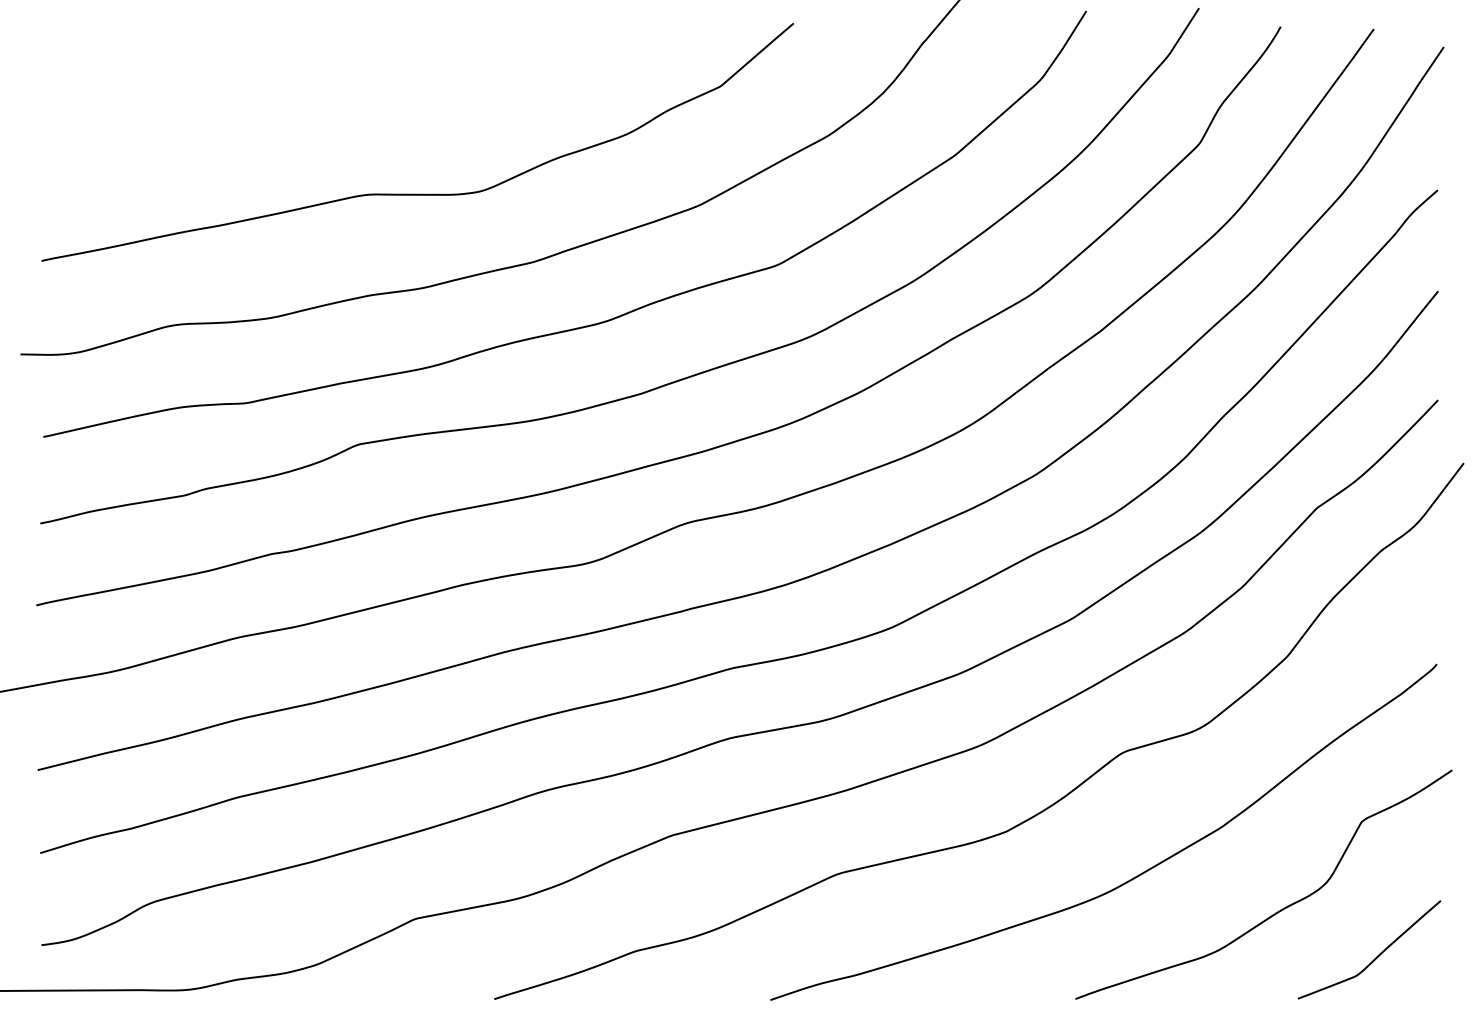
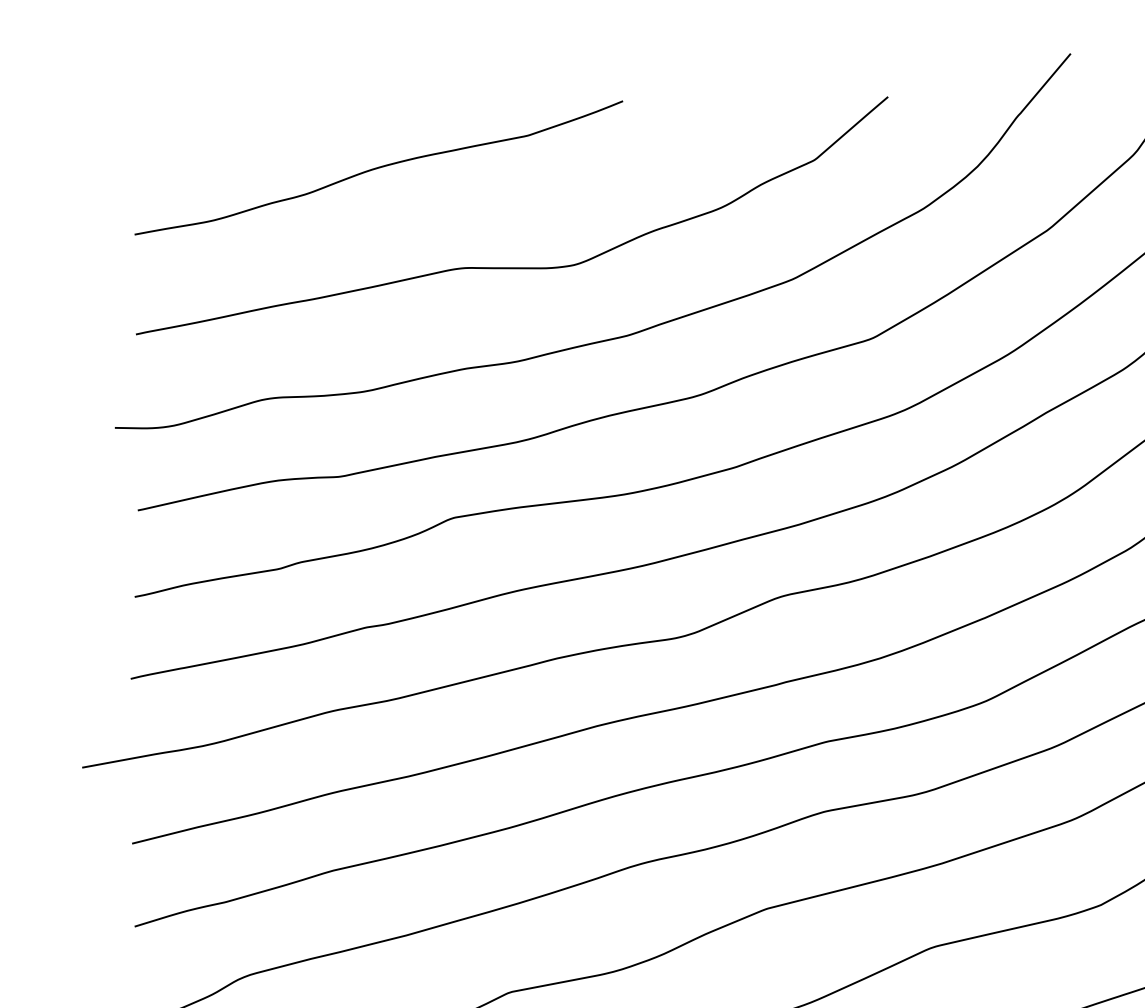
curve: (284, 94) -> (378, 167), added

